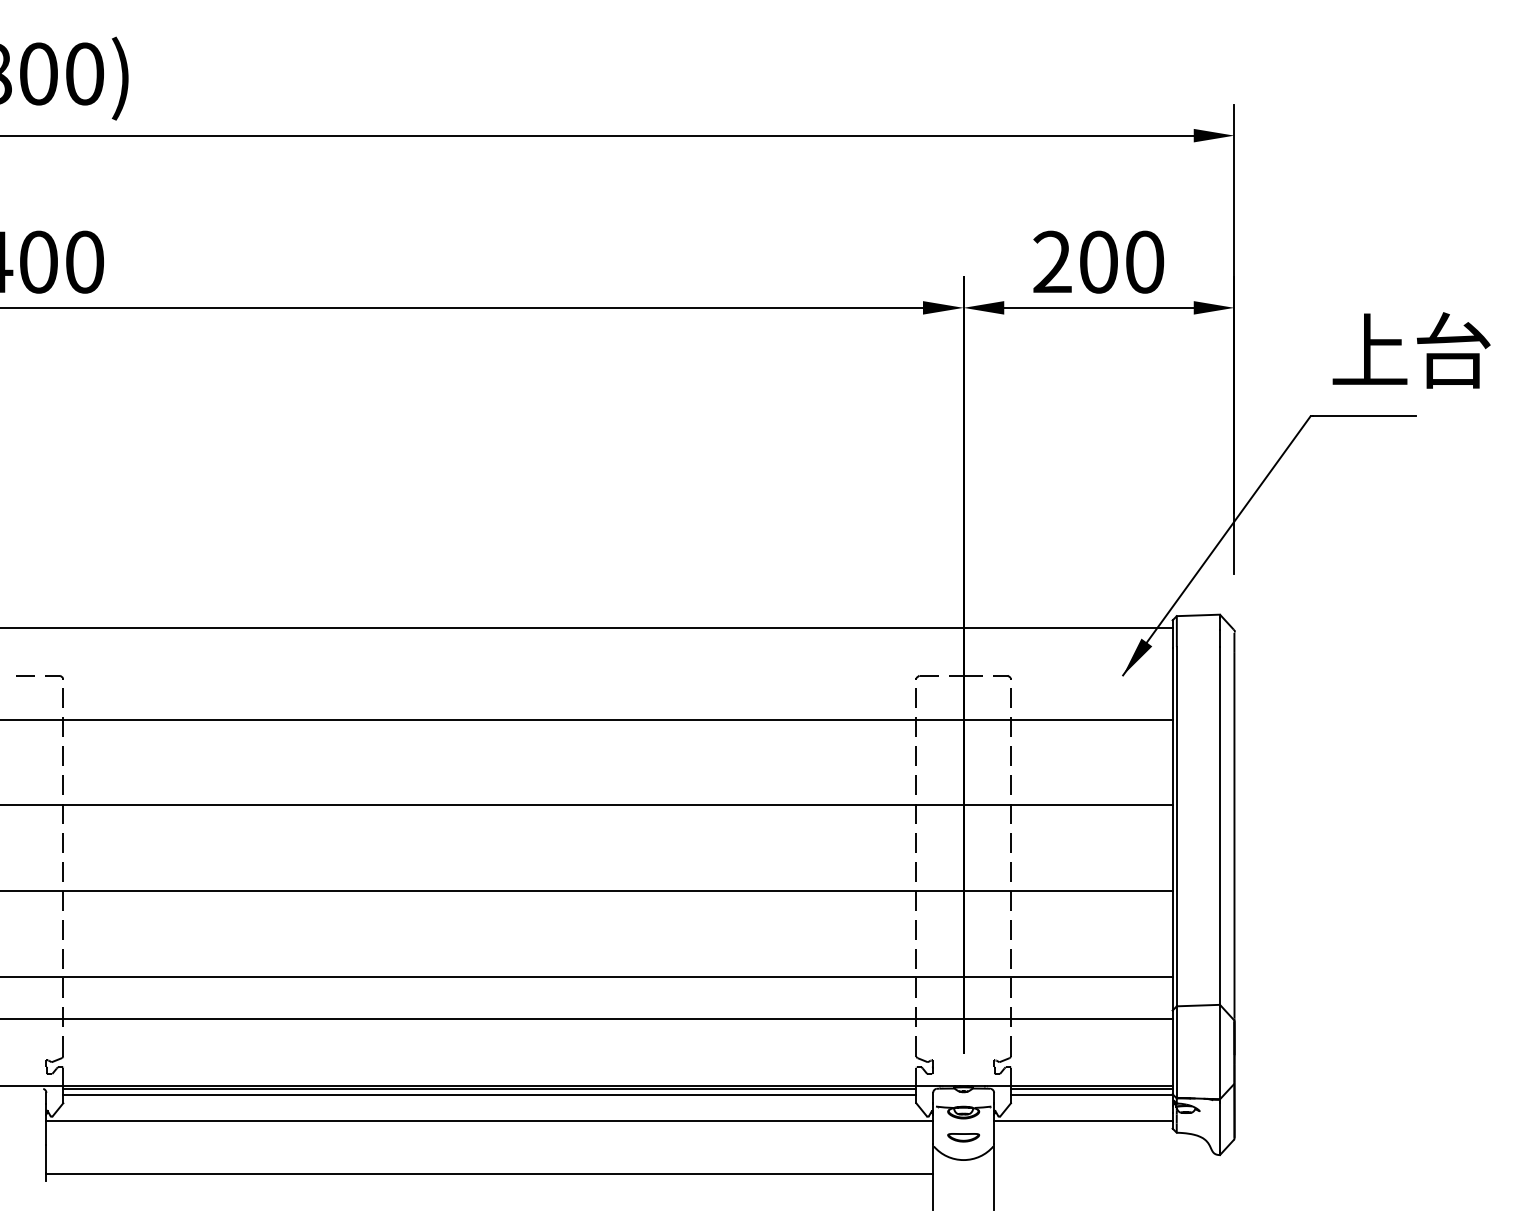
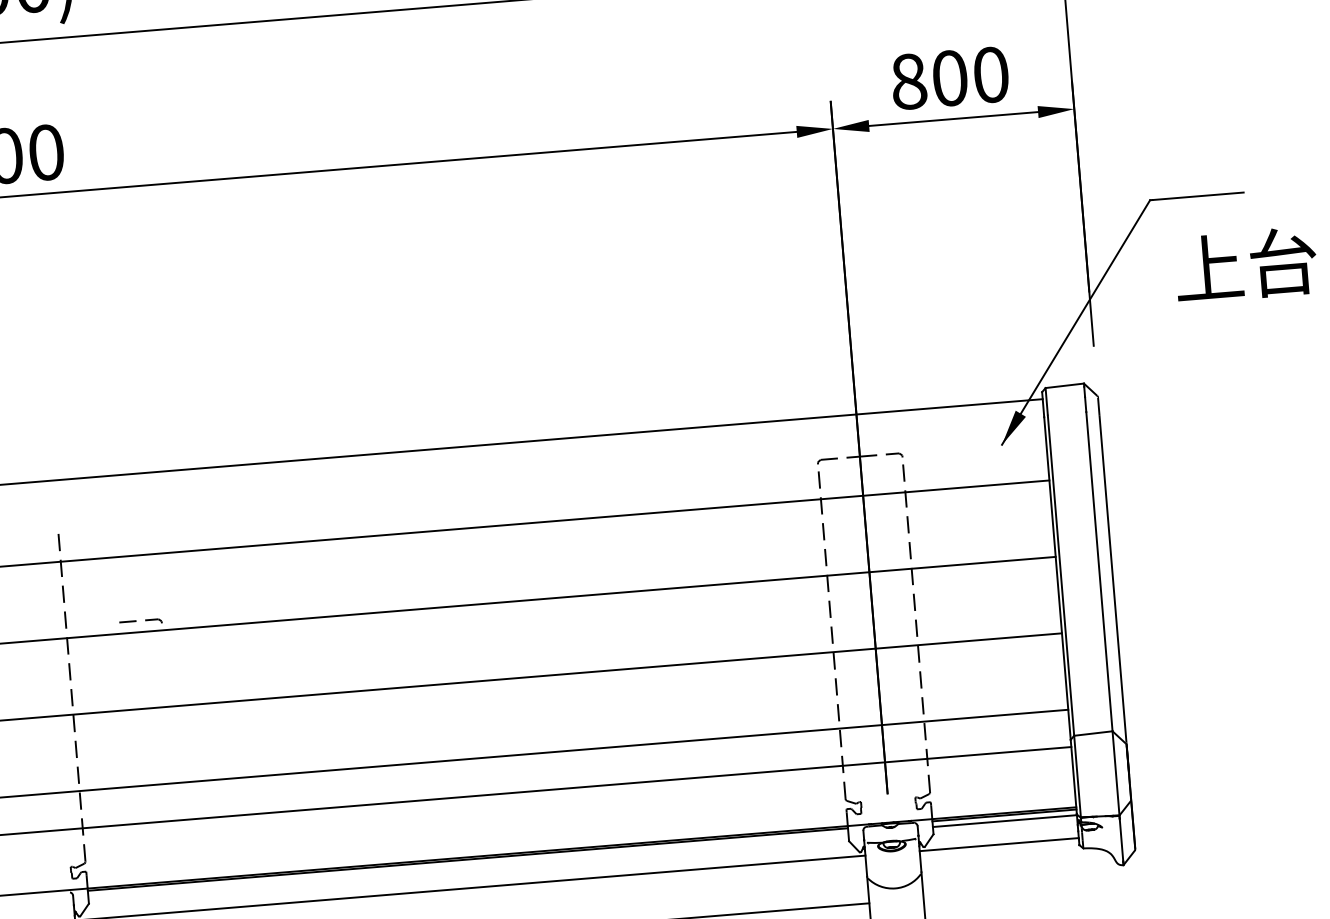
text: (1052, 261) -> (908, 81), 200 -> 800
text: (1411, 350) -> (1246, 265), moved
part: (39, 677) -> (140, 622), moved
line: (489, 1095) -> (468, 865), removed
part: (963, 1137) -> (893, 868), removed

